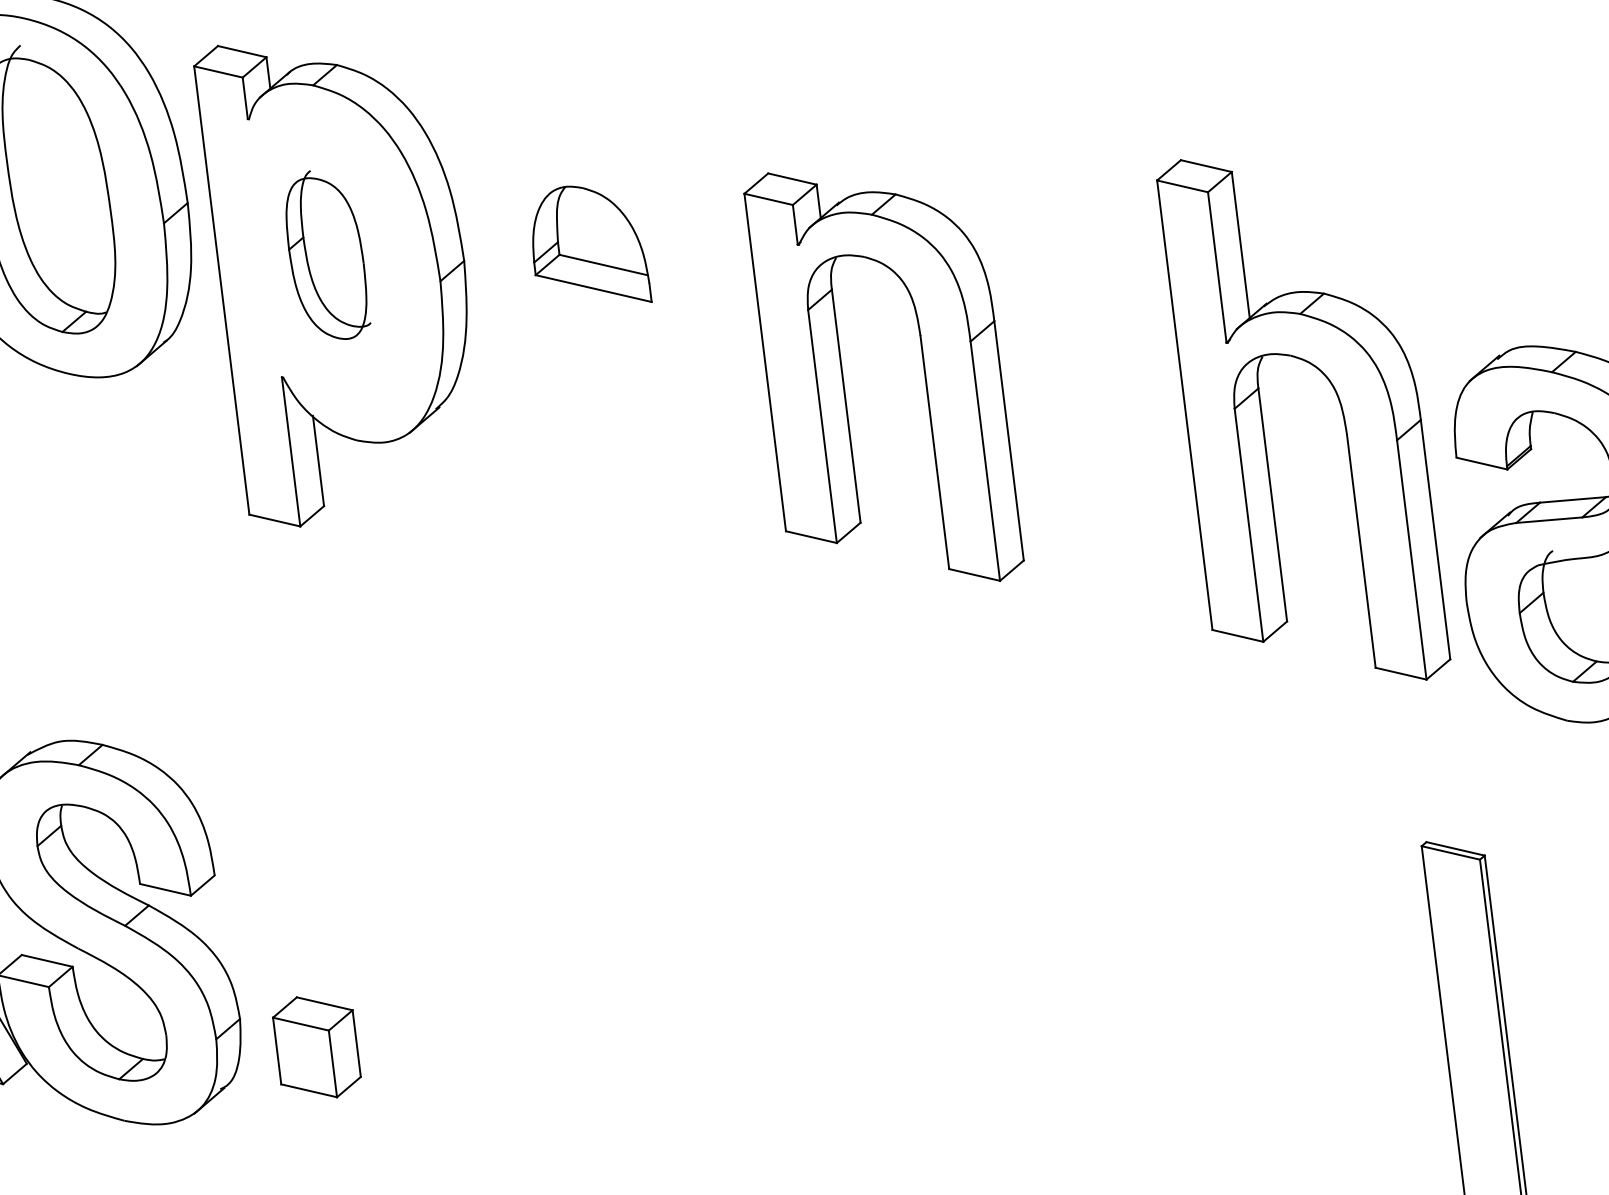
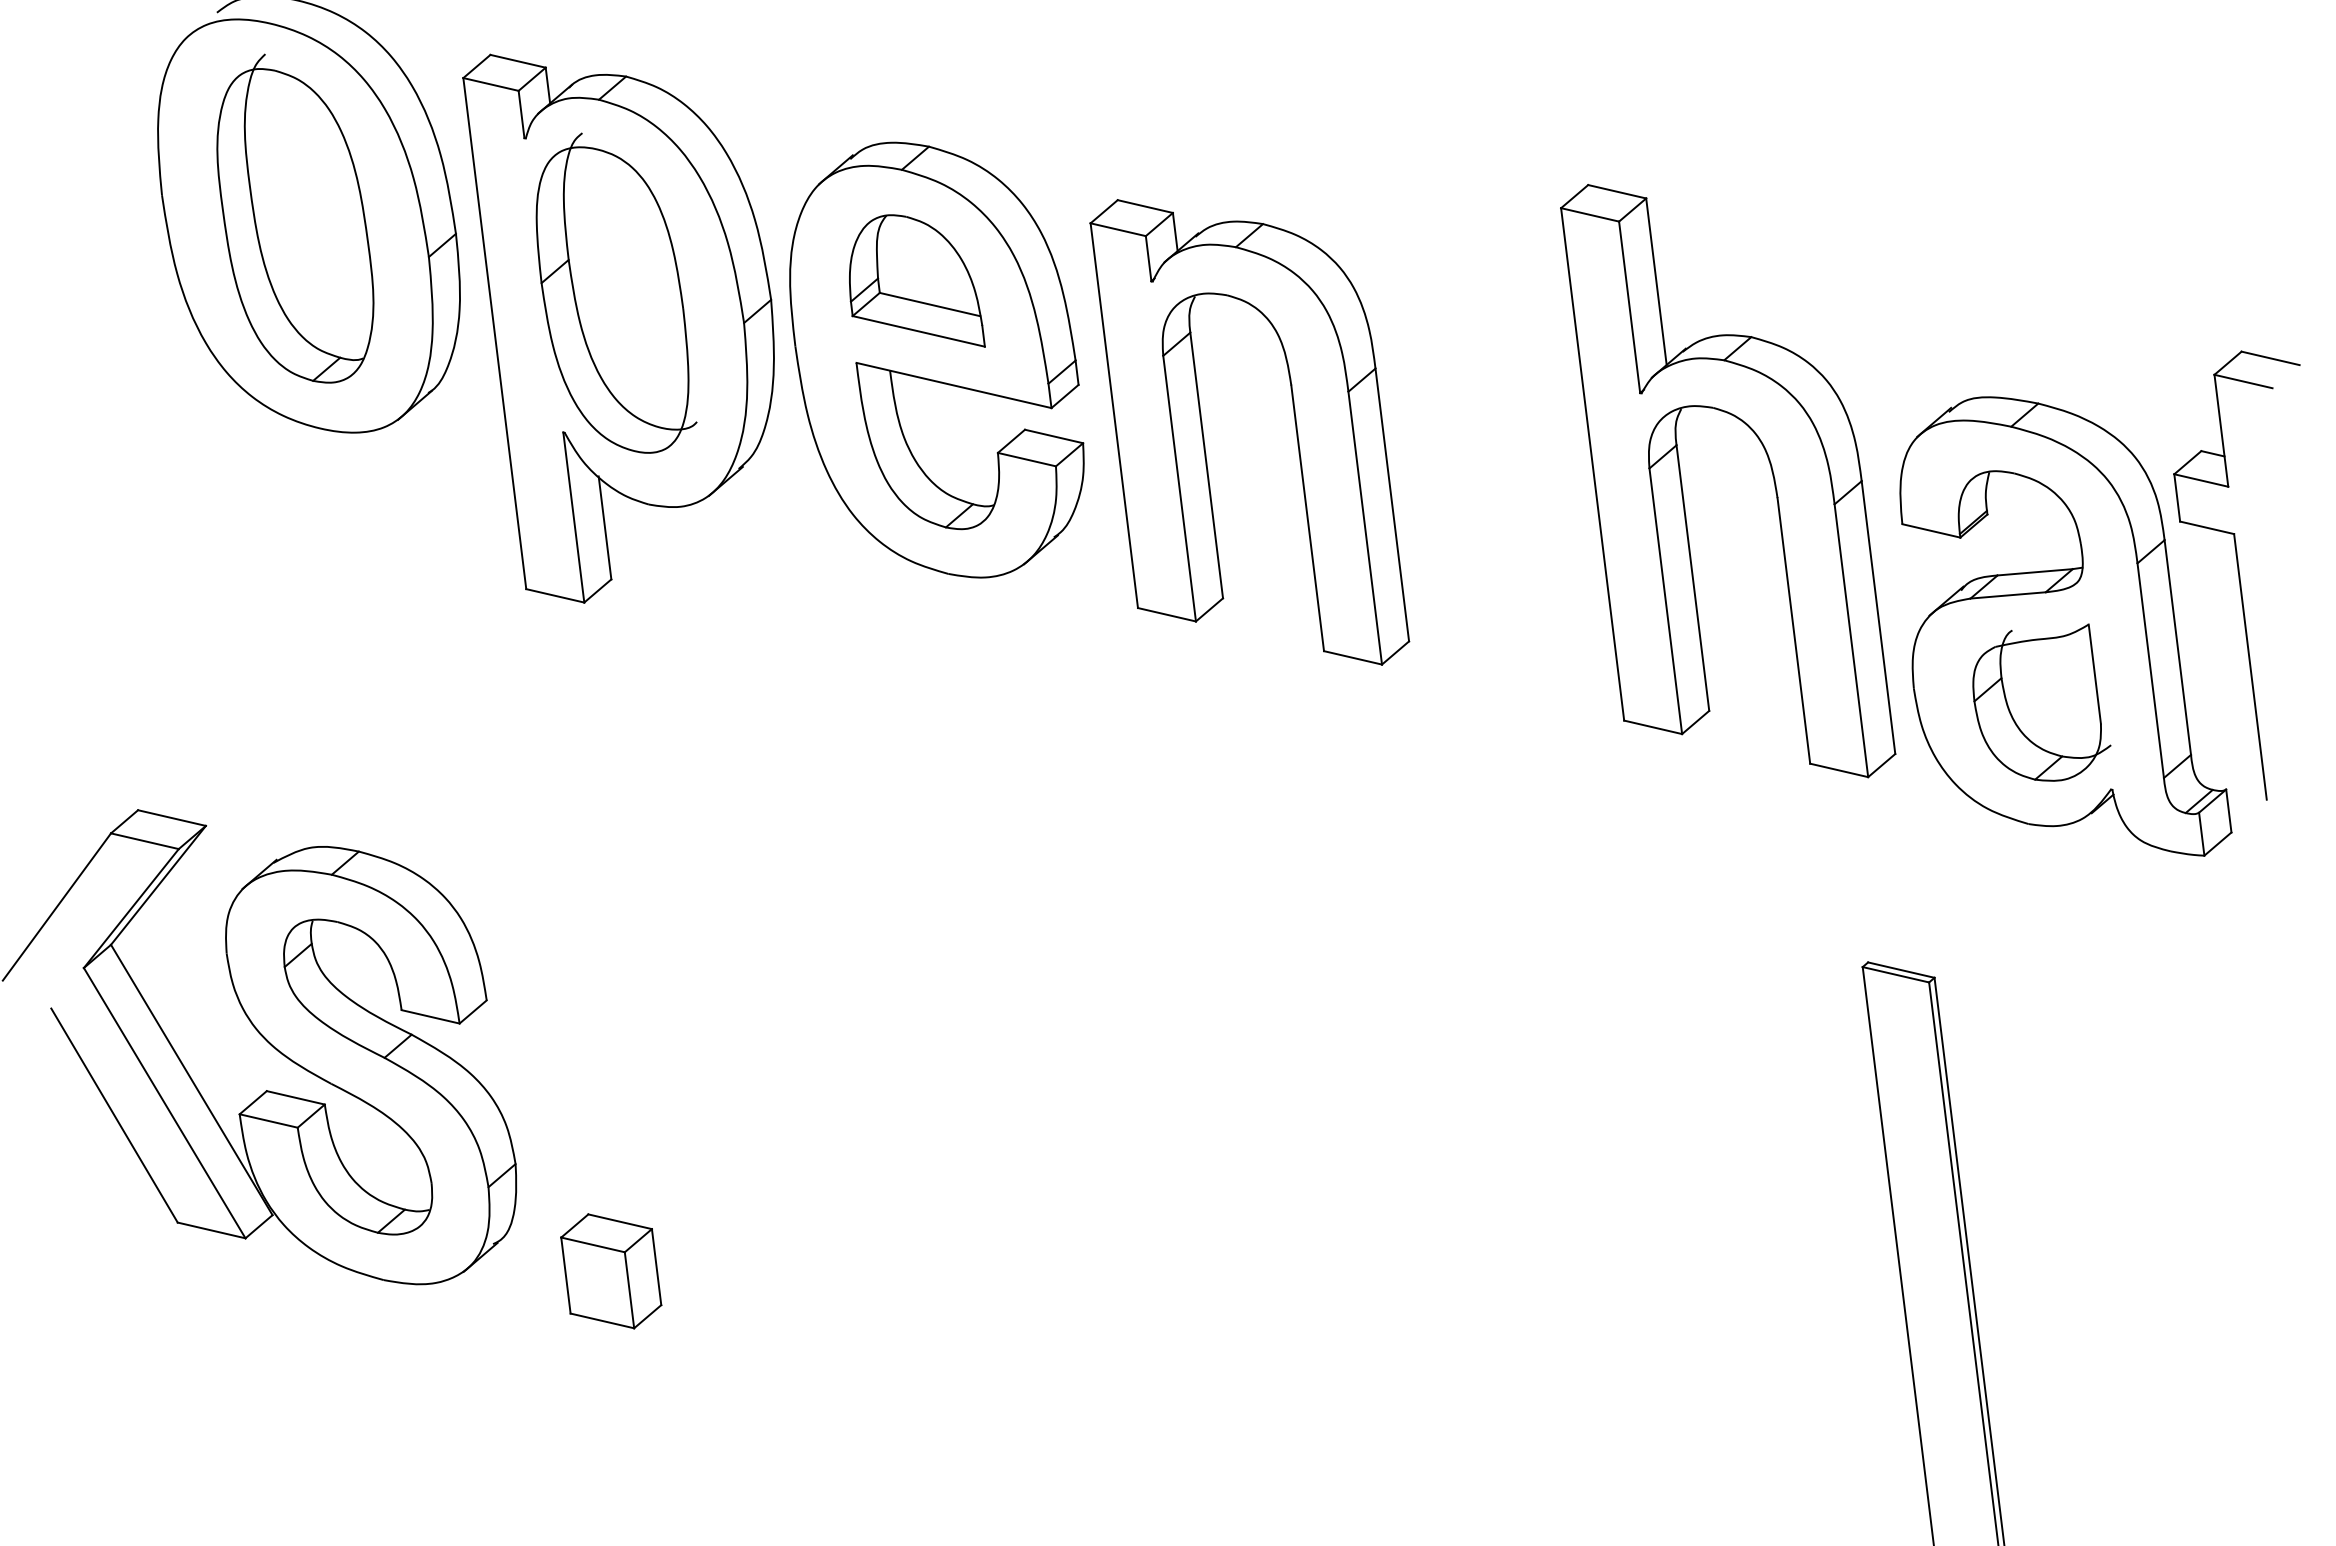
part: (328, 254) -> (616, 292), size x1.67
part: (609, 313) -> (936, 359), added
part: (317, 1047) -> (611, 1271), moved

